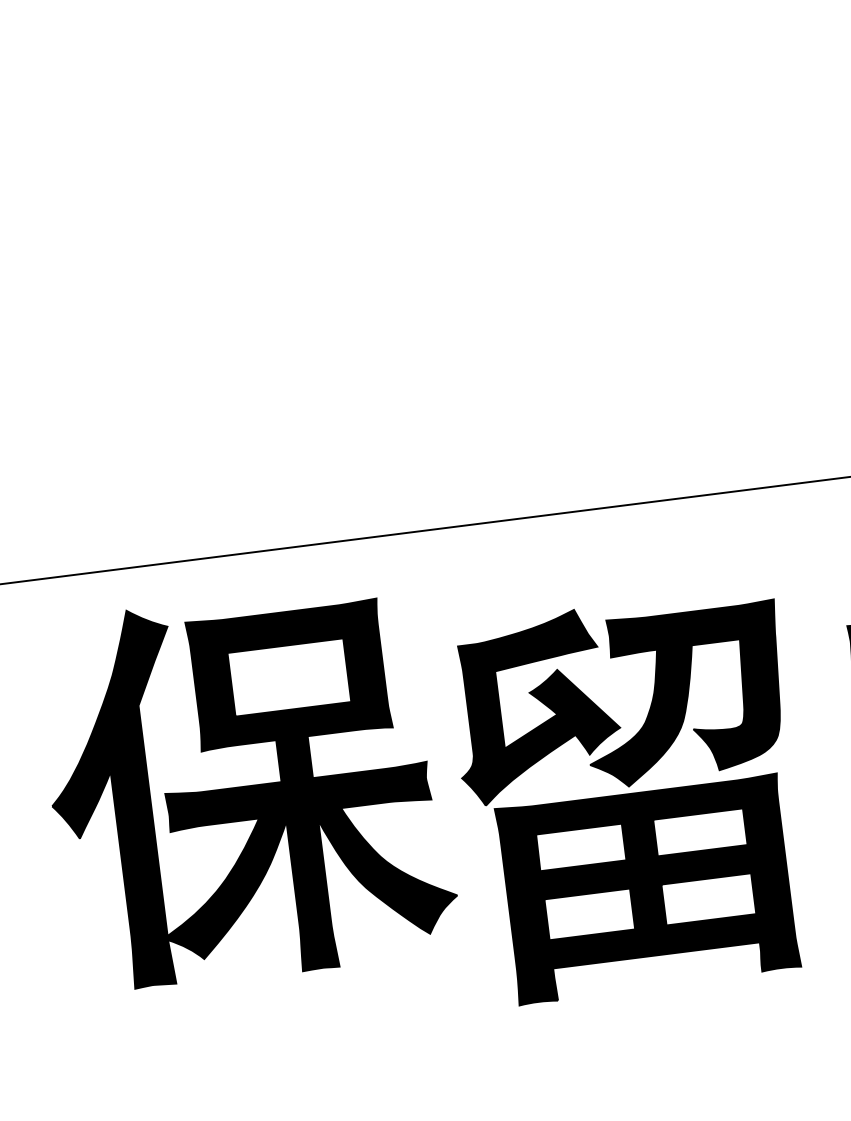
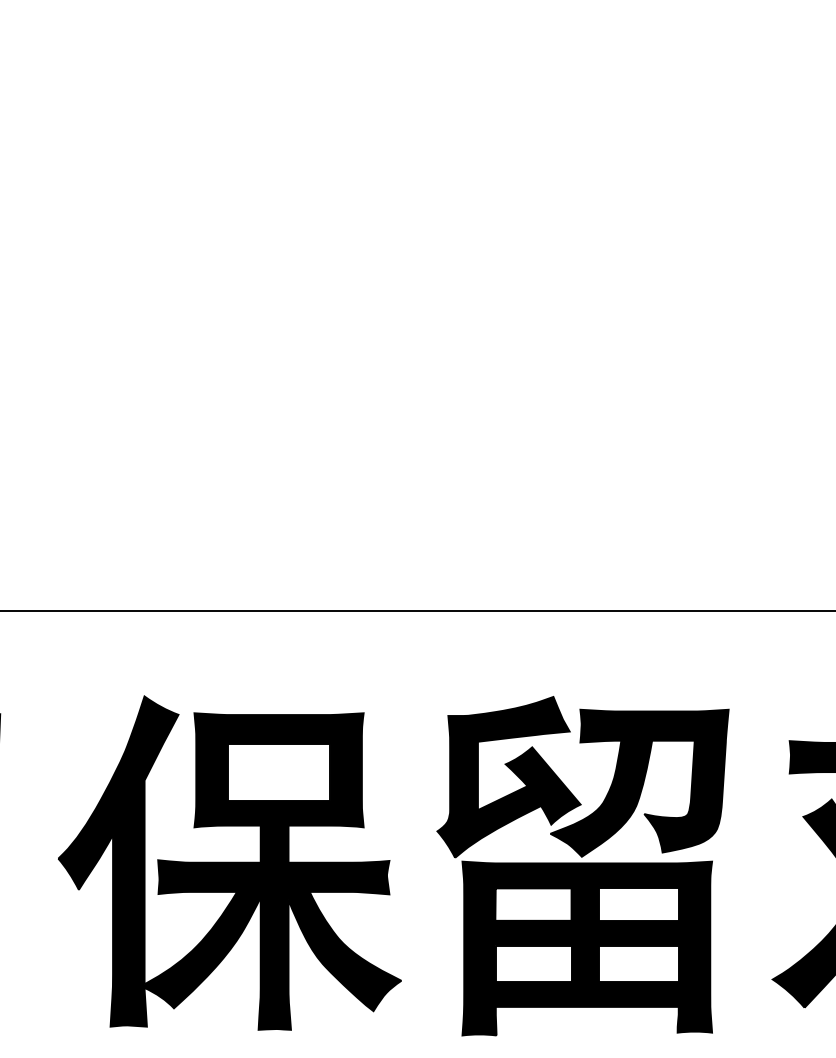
part: (246, 786) -> (229, 862), moved

